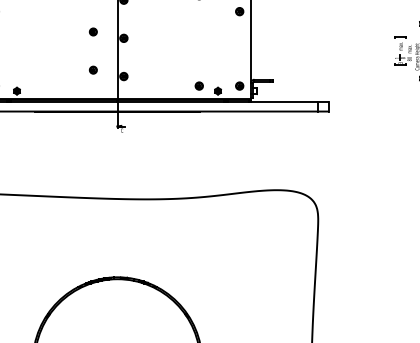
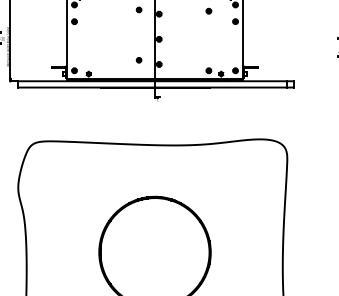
part: (92, 31) -> (138, 34), removed

